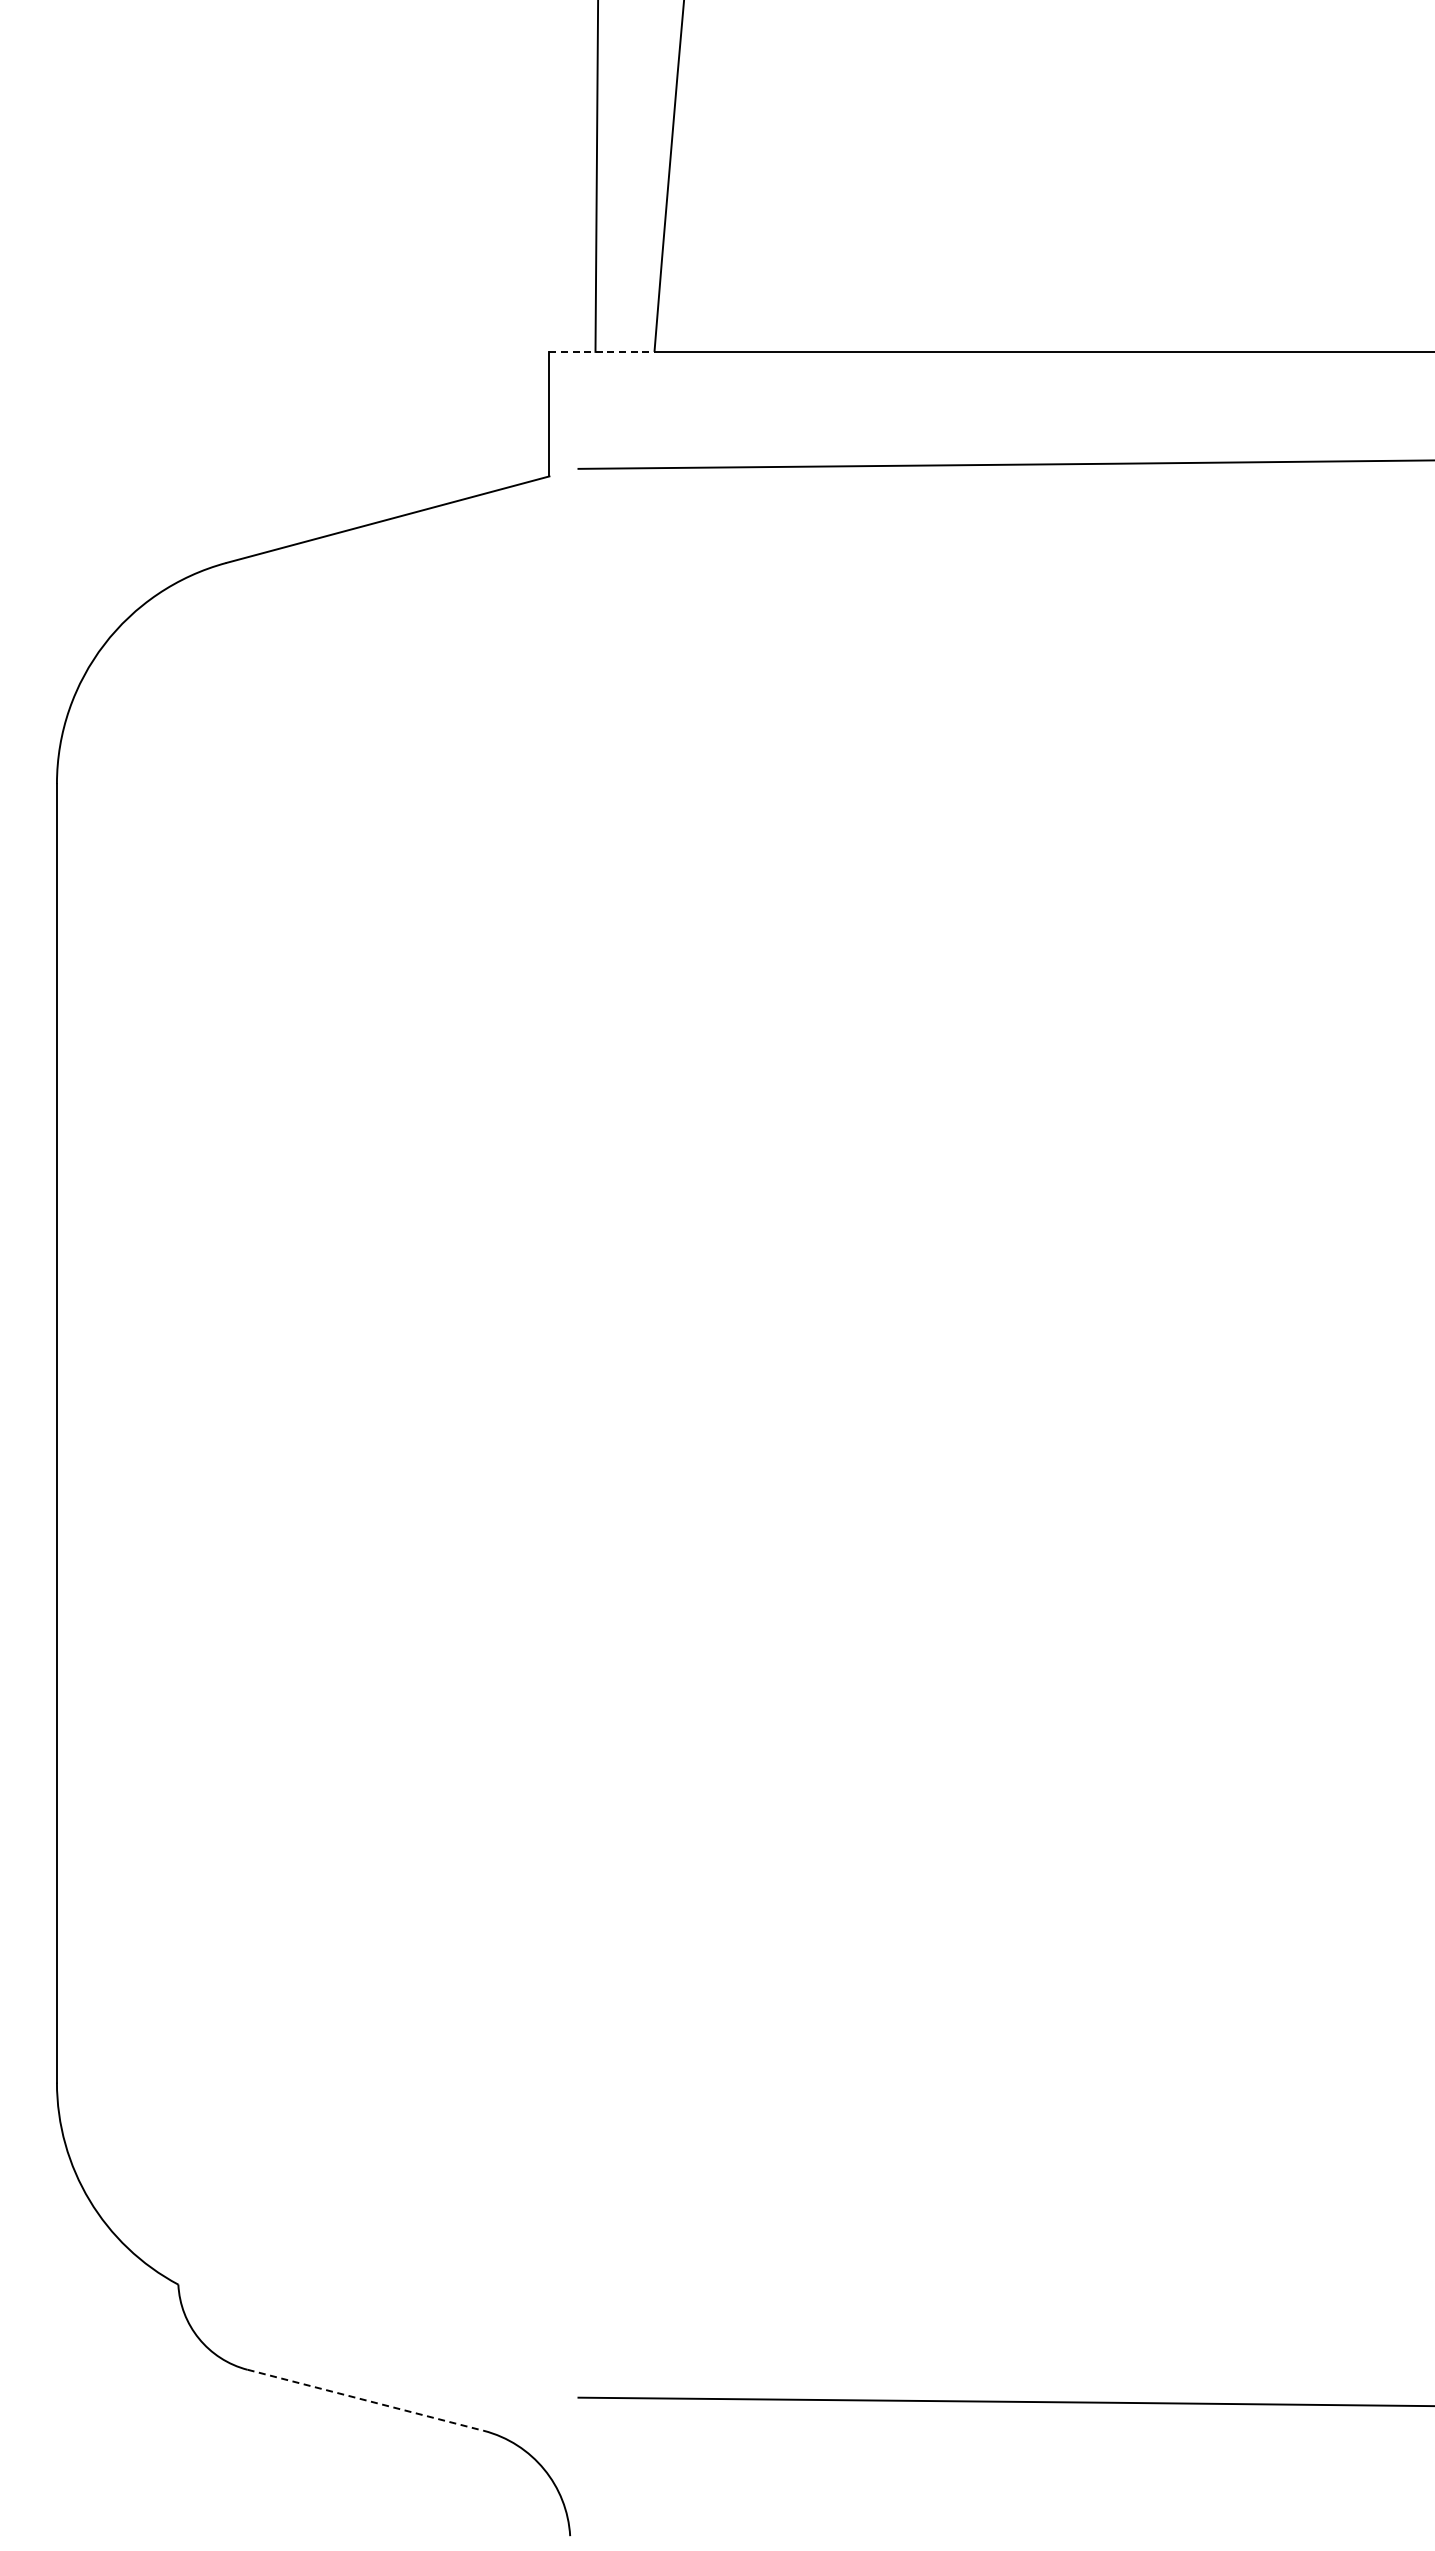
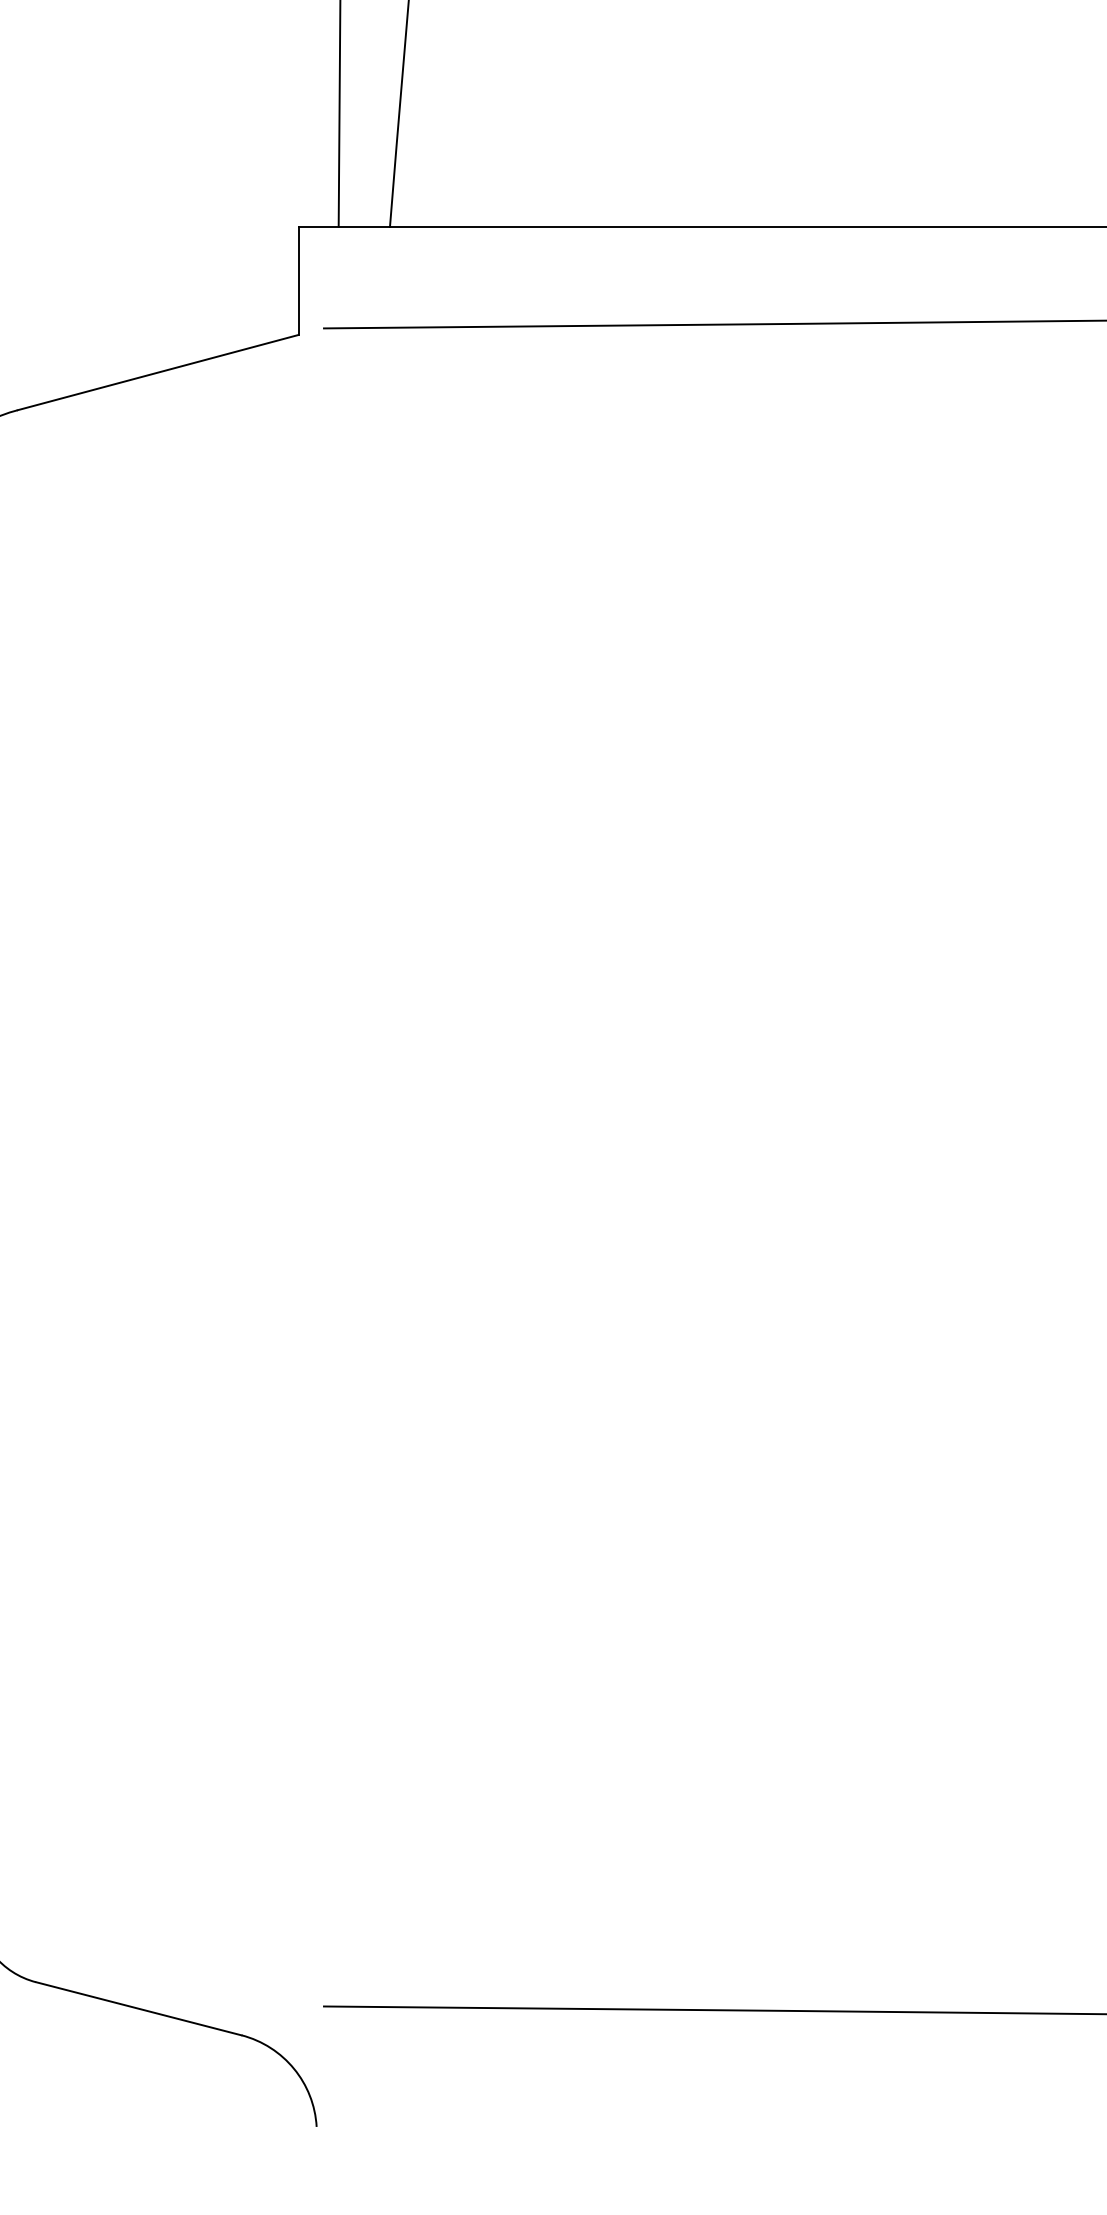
line: (602, 351) -> (344, 226), dashed -> solid
line: (365, 2400) -> (138, 2008), dashed -> solid

